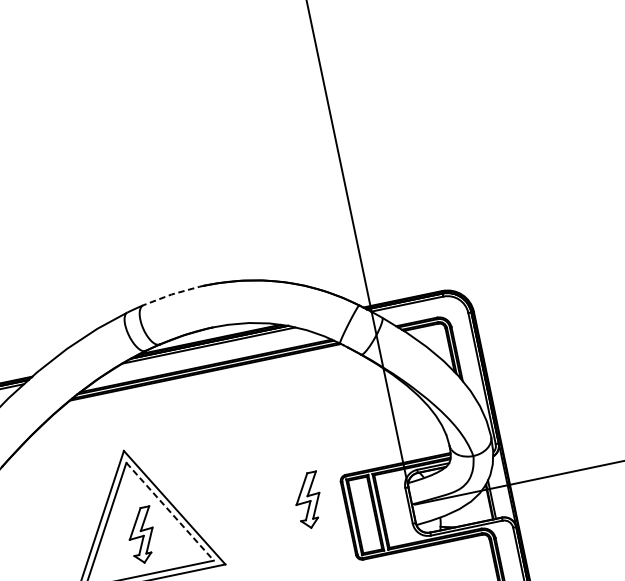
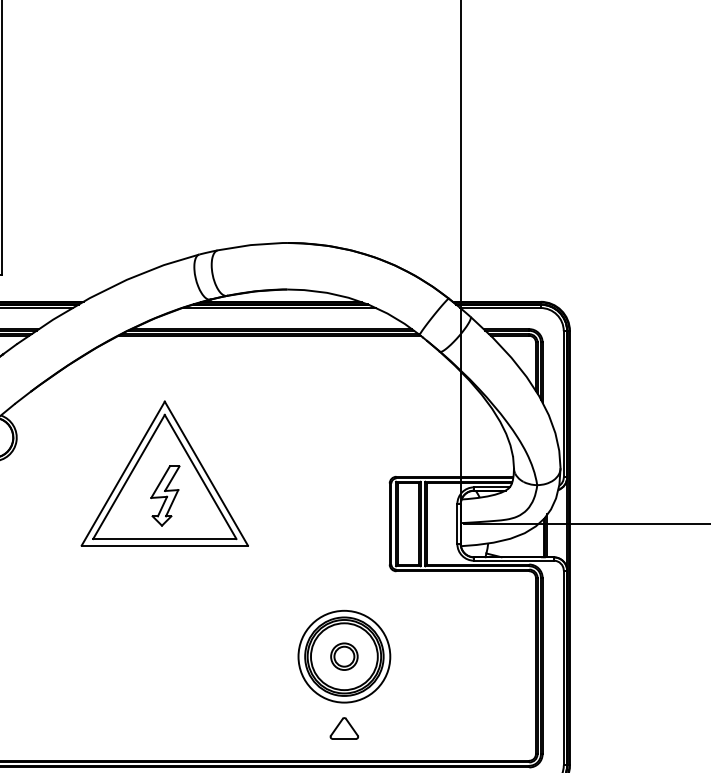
line: (172, 294) -> (251, 245), dashed -> solid
part: (308, 500) -> (351, 495), removed
line: (169, 511) -> (200, 476), dashed -> solid

